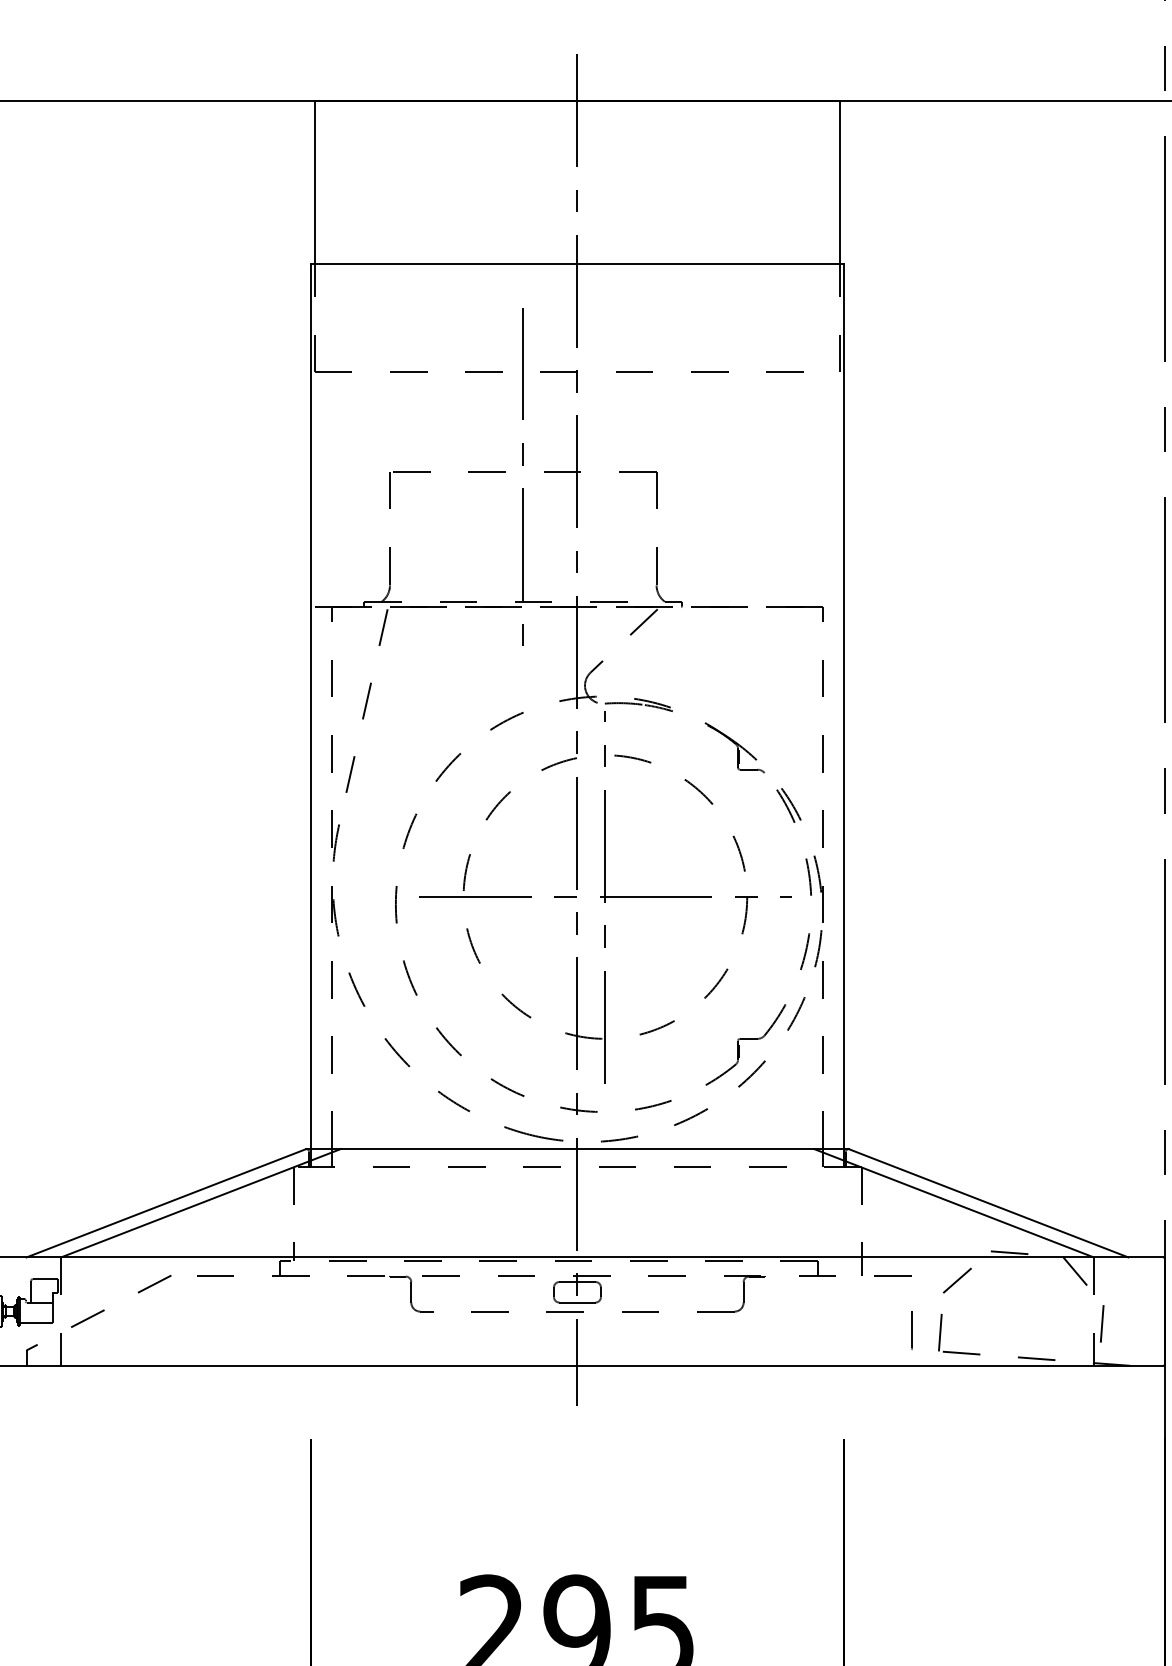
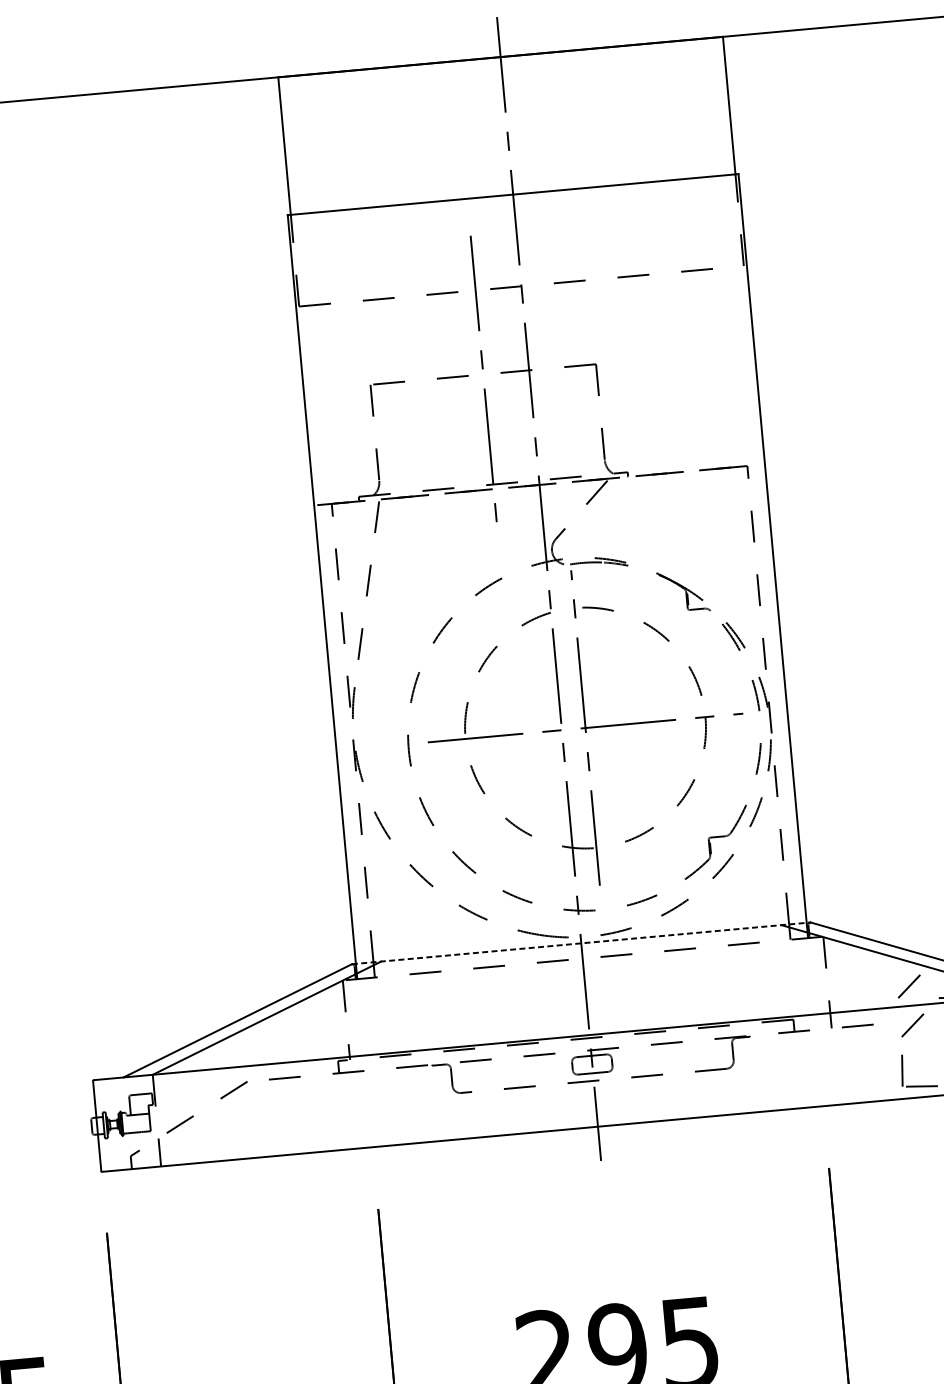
line: (577, 1149) -> (581, 943), solid -> dashed
line: (957, 1234) -> (909, 986), added
line: (911, 1330) -> (877, 1071), removed

